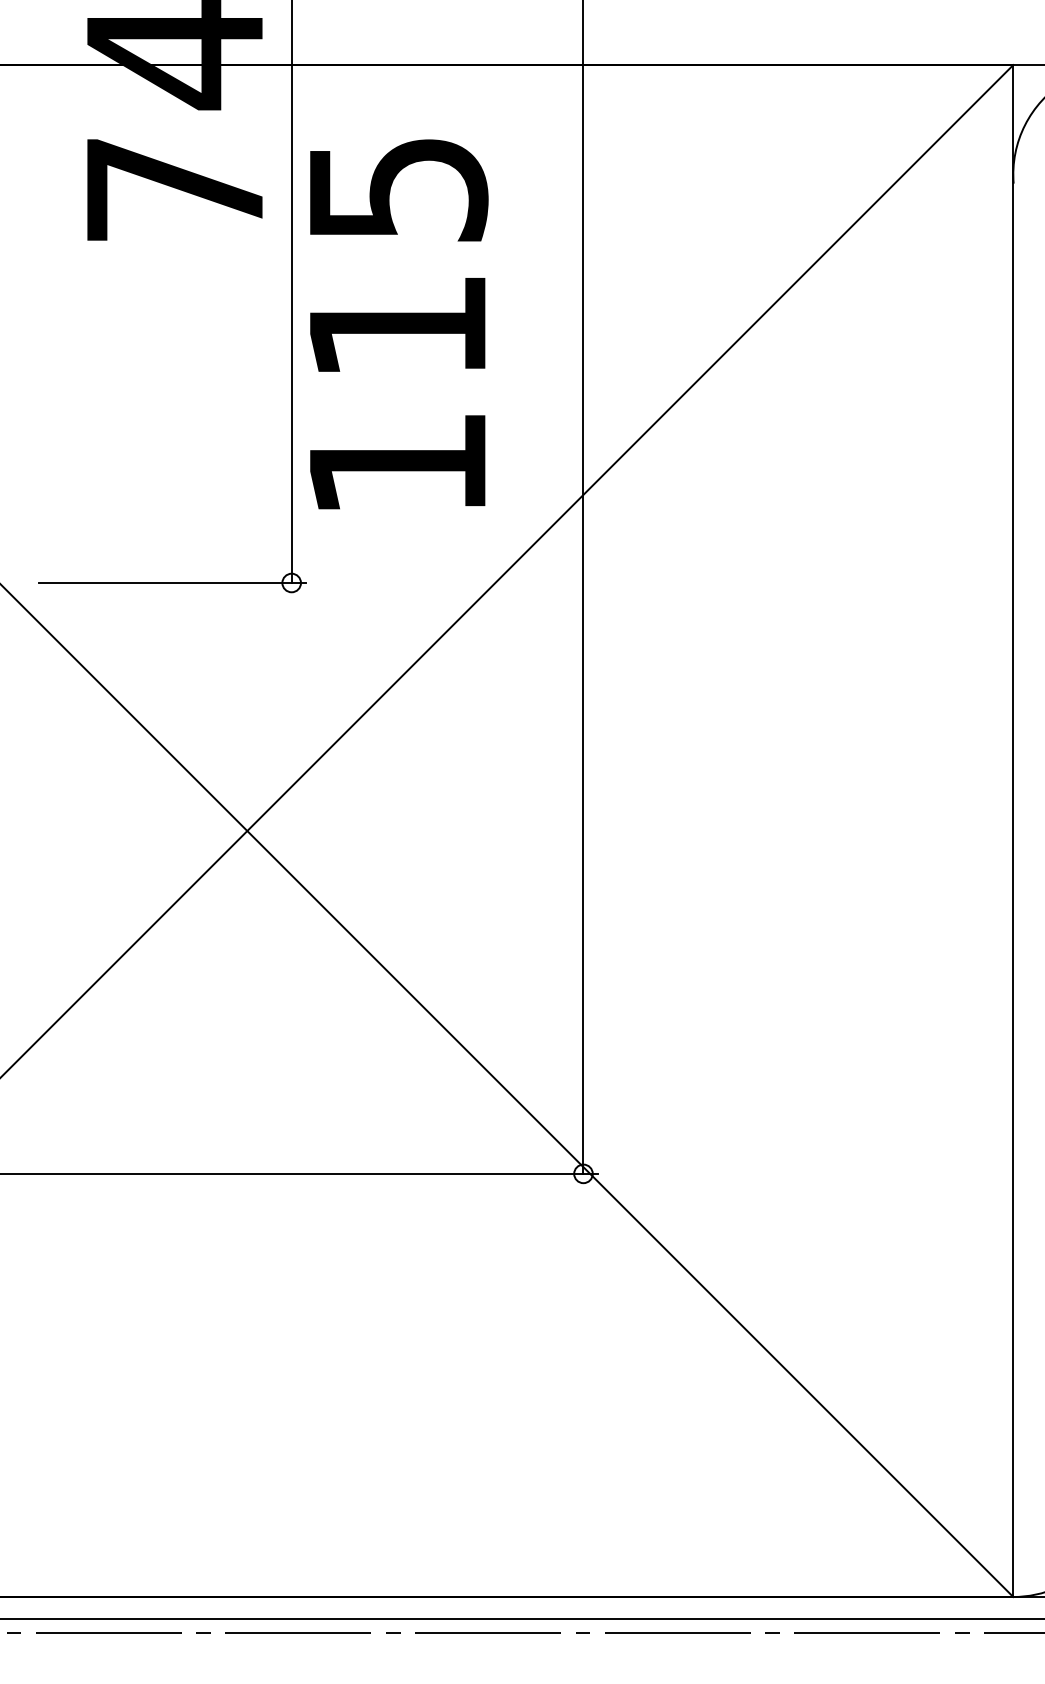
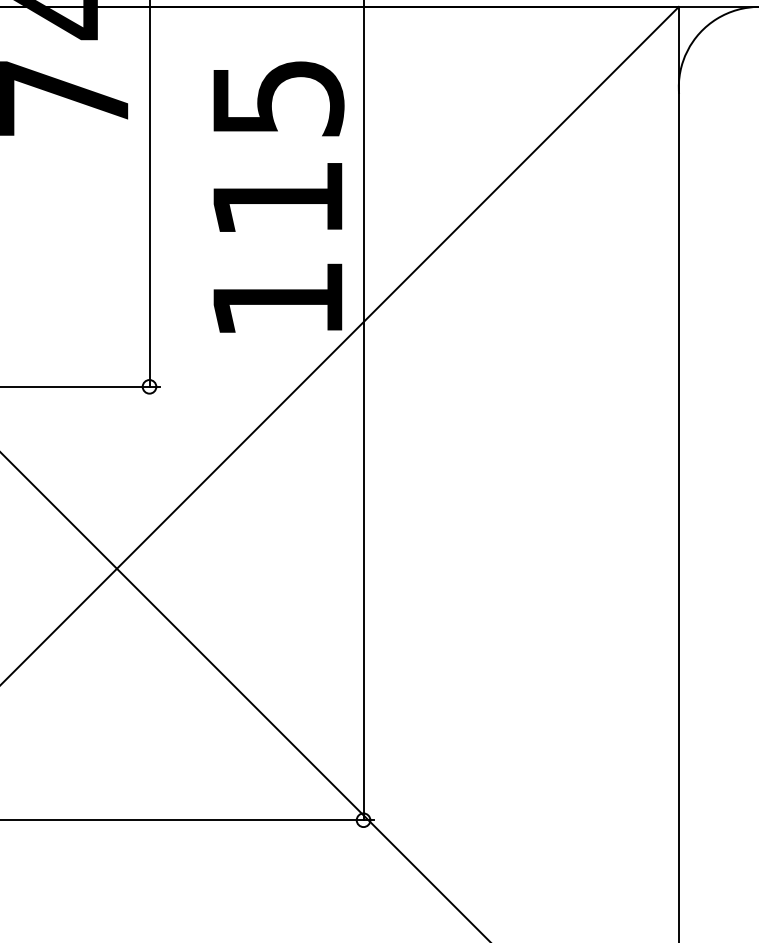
text: (399, 324) -> (279, 197), moved

